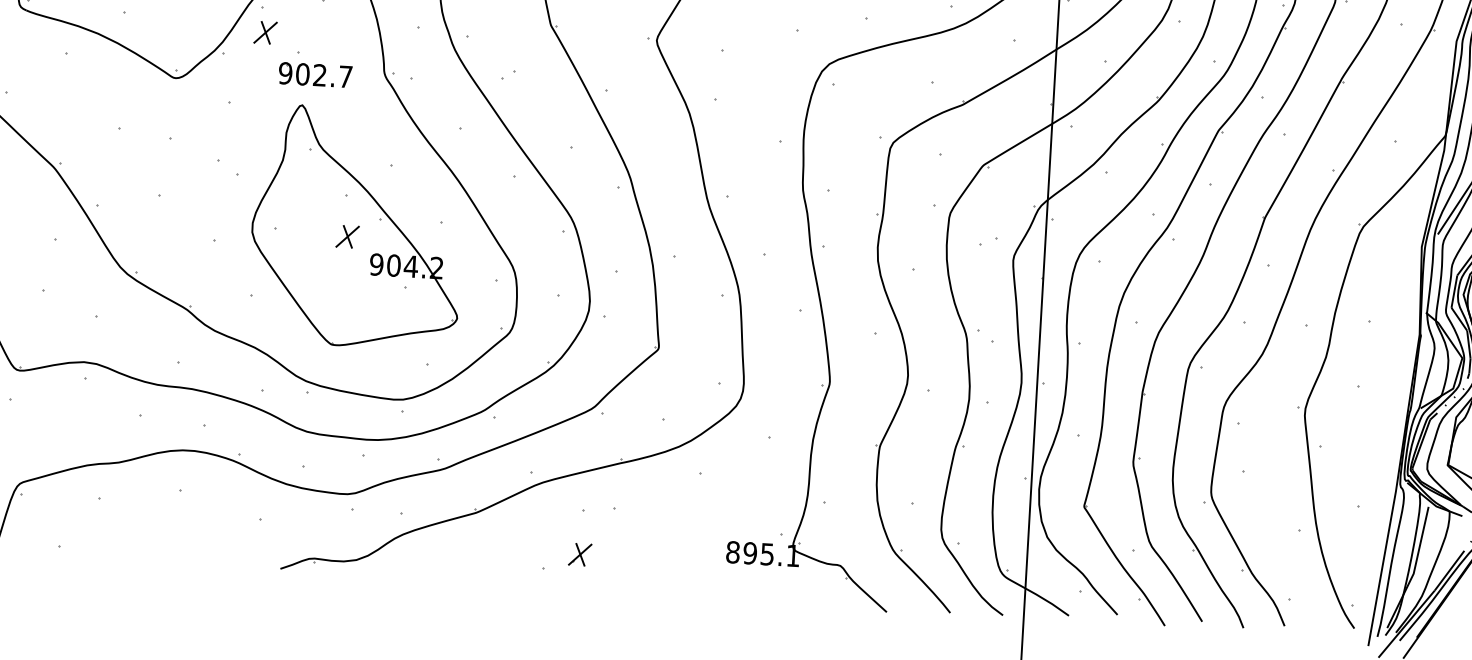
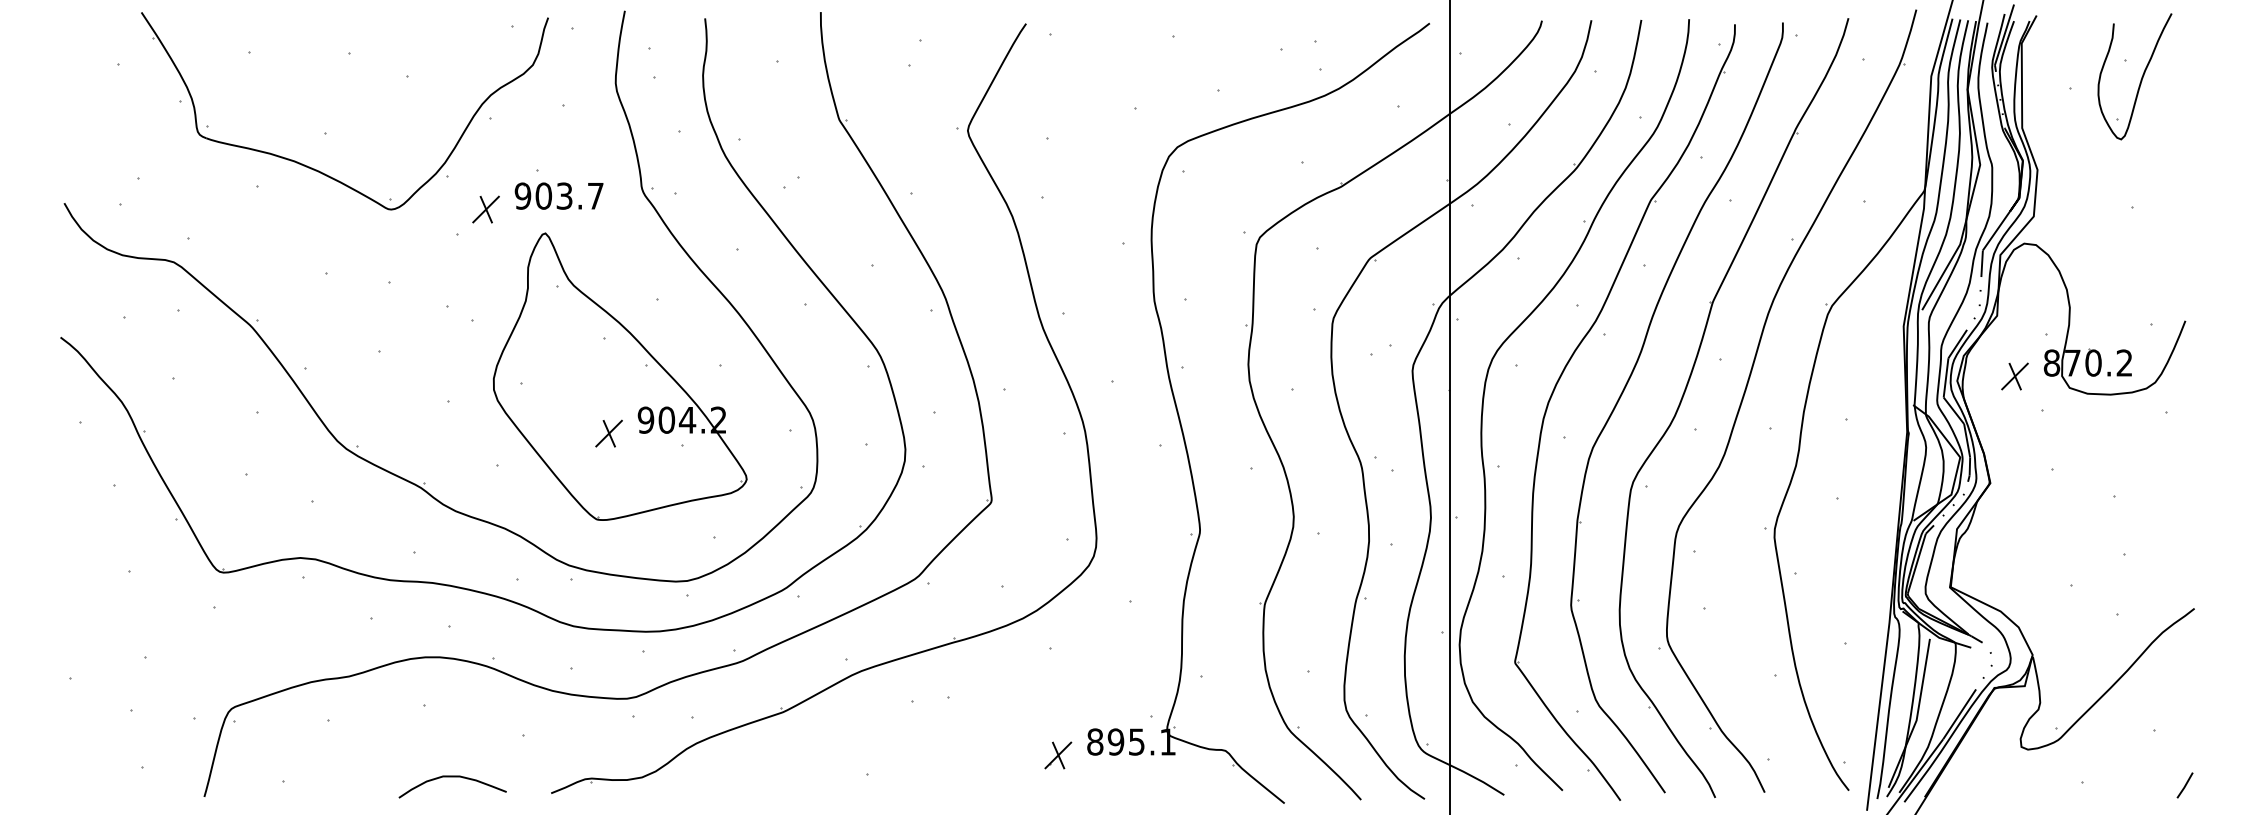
part: (265, 32) -> (485, 209), moved
text: (319, 74) -> (564, 195), 902.7 -> 903.7
part: (347, 236) -> (608, 433), moved
curve: (199, 551) -> (452, 777), added
part: (580, 554) -> (1058, 755), moved

